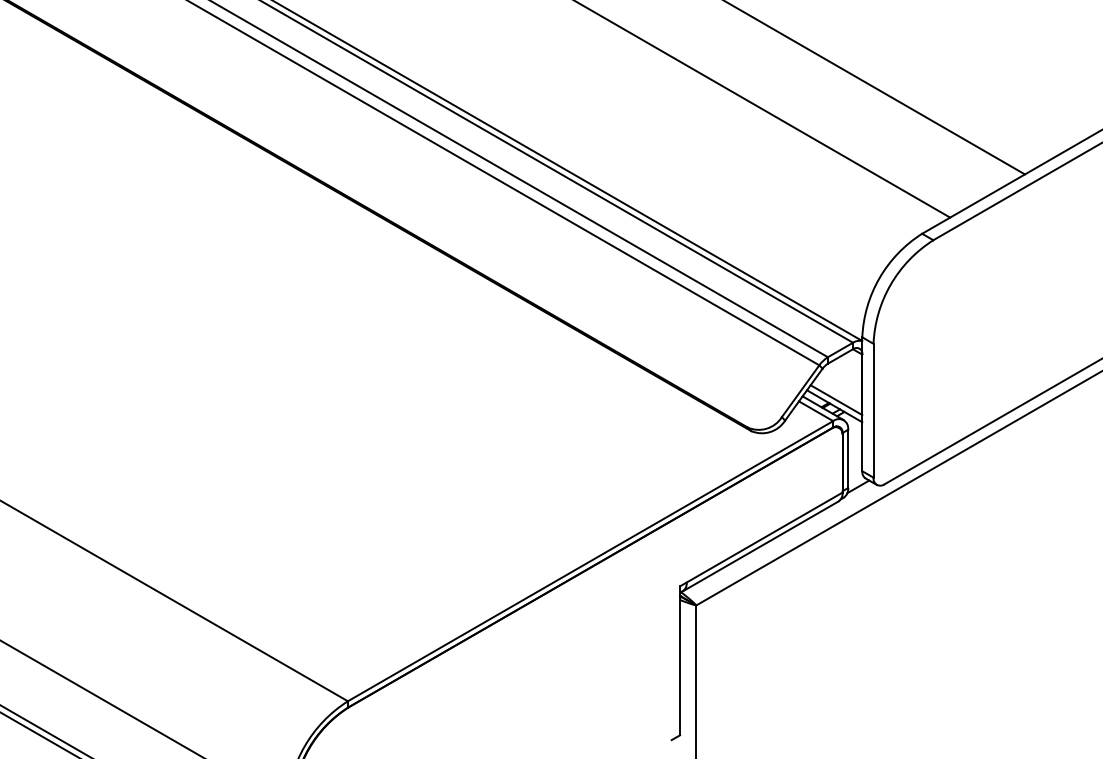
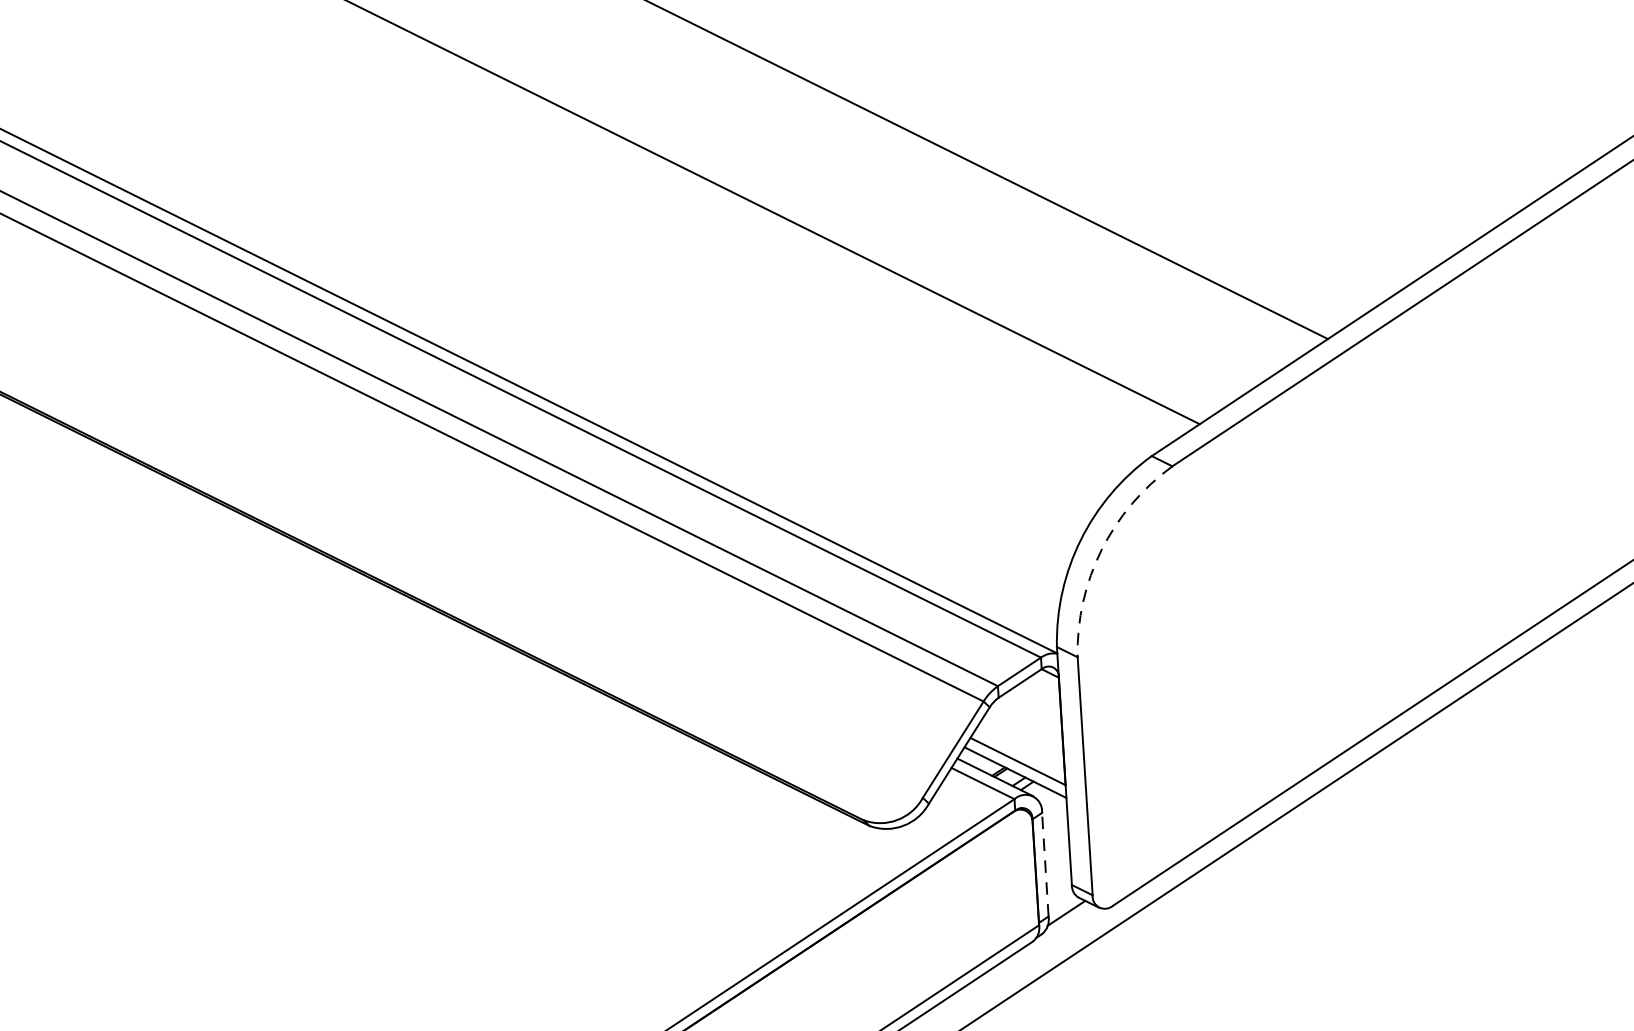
arc: (890, 284) -> (1101, 549), solid -> dashed
line: (848, 458) -> (1045, 863), solid -> dashed

